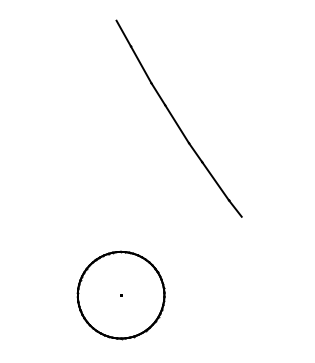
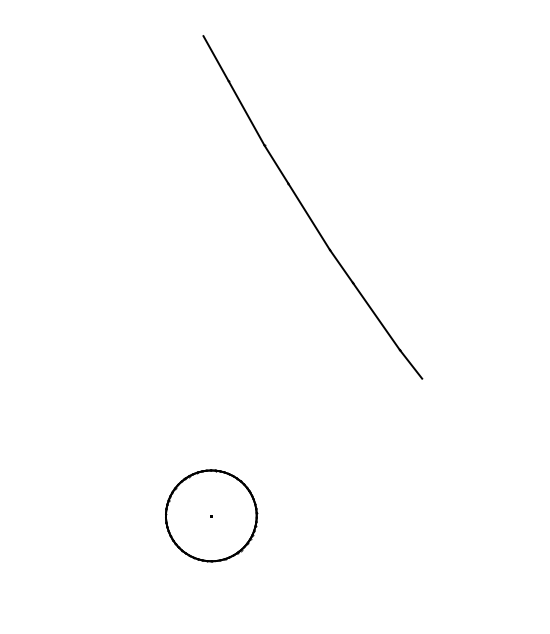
part: (120, 295) -> (210, 516), size x0.6

